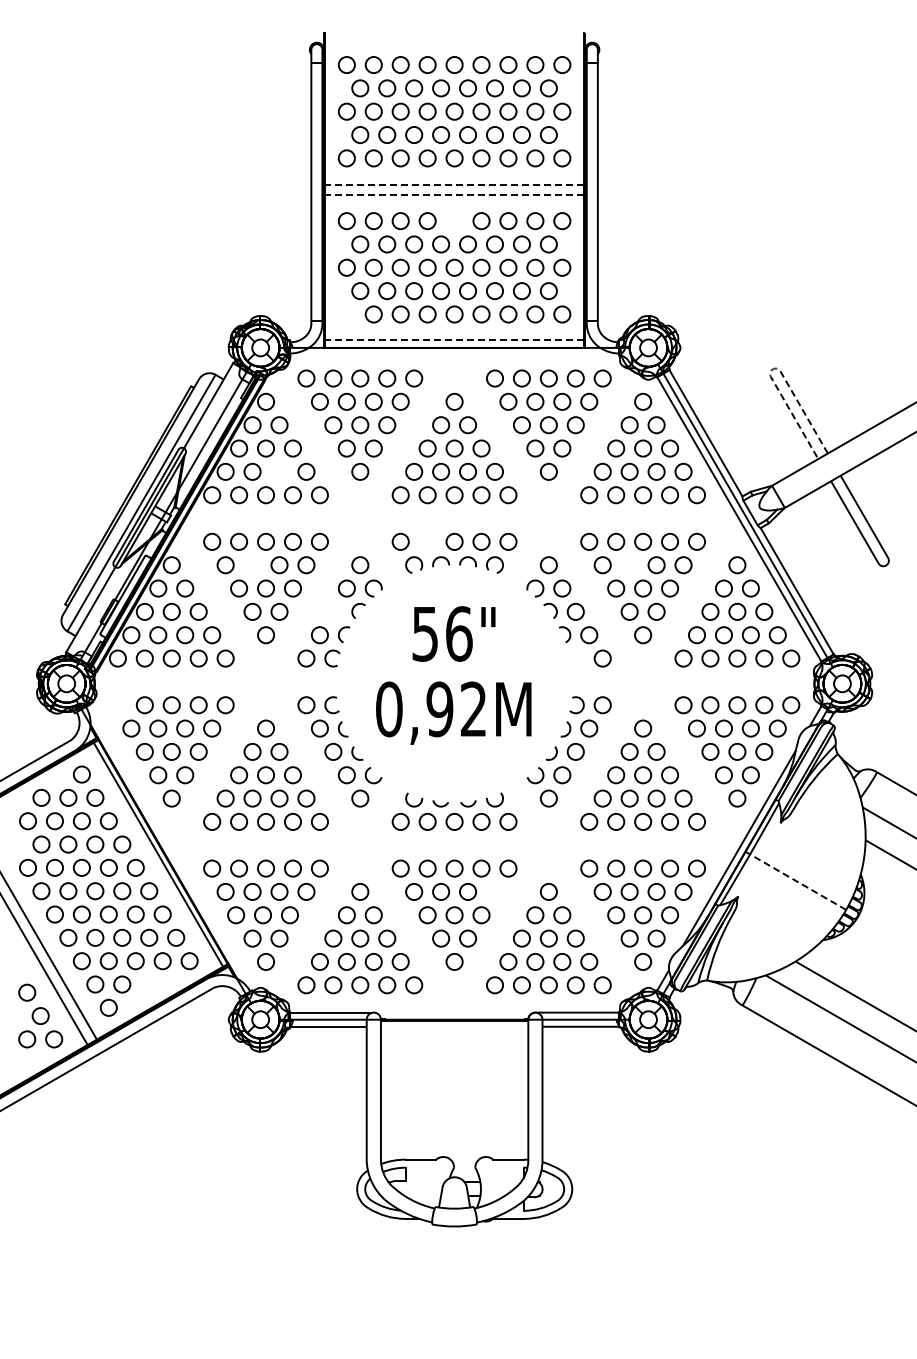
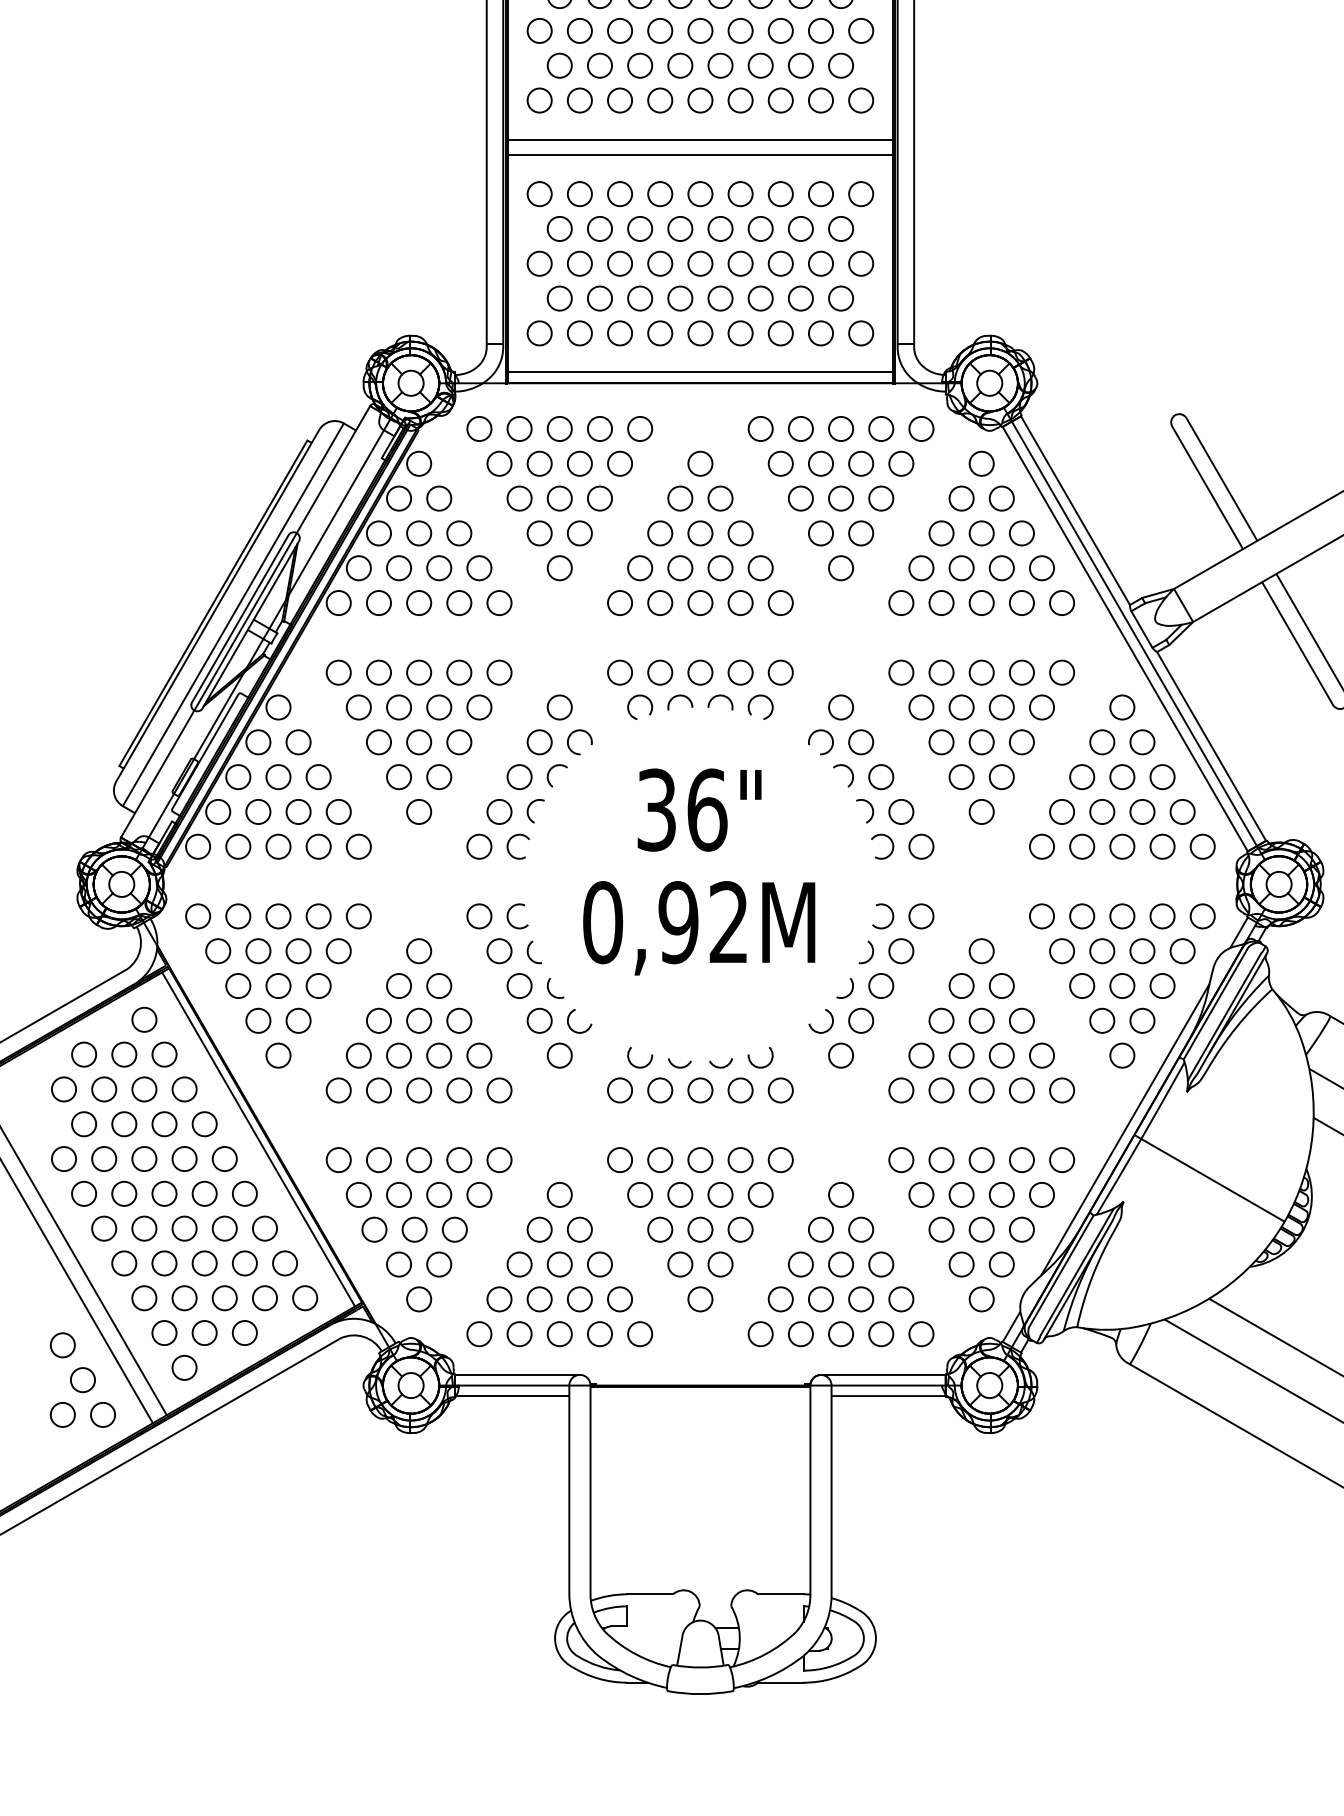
line: (454, 184) -> (700, 139), dashed -> solid
line: (454, 195) -> (700, 155), dashed -> solid
circle: (454, 221) -> (700, 194), added
circle: (346, 314) -> (539, 333), added
line: (454, 340) -> (700, 372), dashed -> solid
line: (772, 369) -> (1174, 415), dashed -> solid
circle: (279, 471) -> (439, 567), added
circle: (427, 541) -> (660, 672), added
circle: (252, 565) -> (398, 707), added
circle: (629, 565) -> (961, 707), added
circle: (333, 611) -> (519, 776), added
text: (425, 633) -> (657, 809), 56" -> 36"
arc: (582, 657) -> (891, 845), added
circle: (117, 705) -> (197, 916), added
line: (795, 880) -> (1209, 1177), dashed -> solid
circle: (494, 891) -> (759, 1194), added
circle: (149, 984) -> (245, 1333), added

